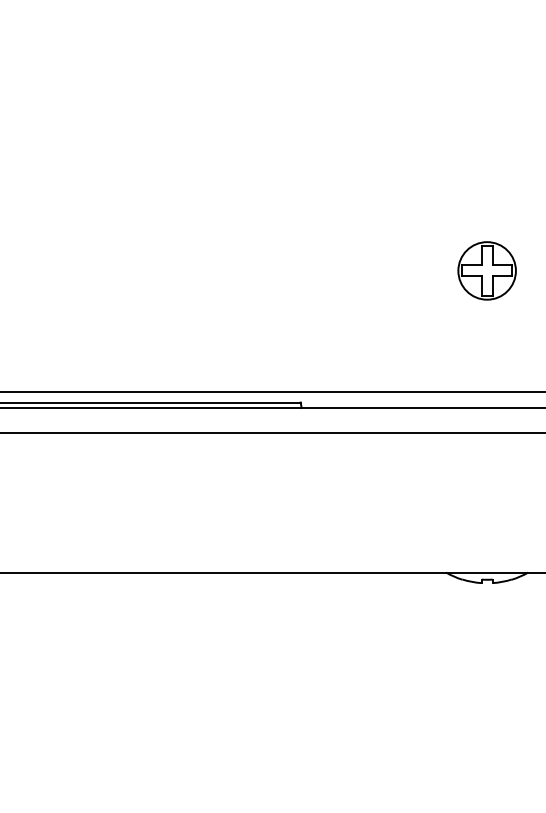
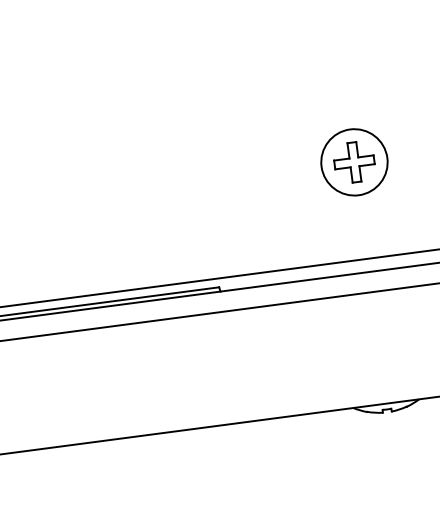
circle: (487, 270) -> (354, 161), size x1.43

